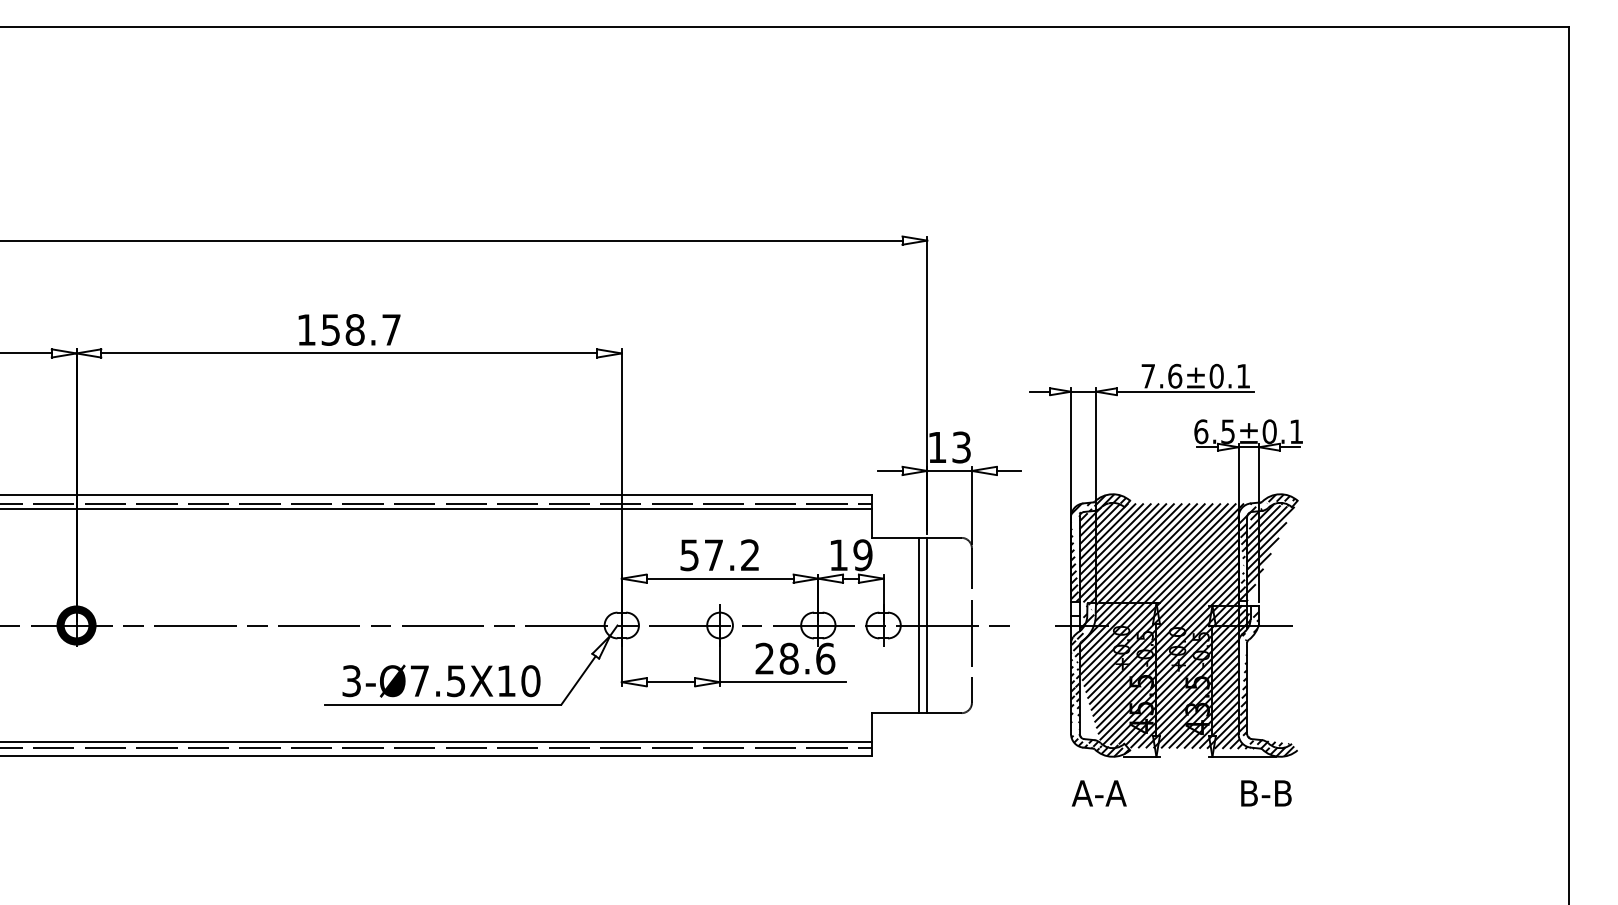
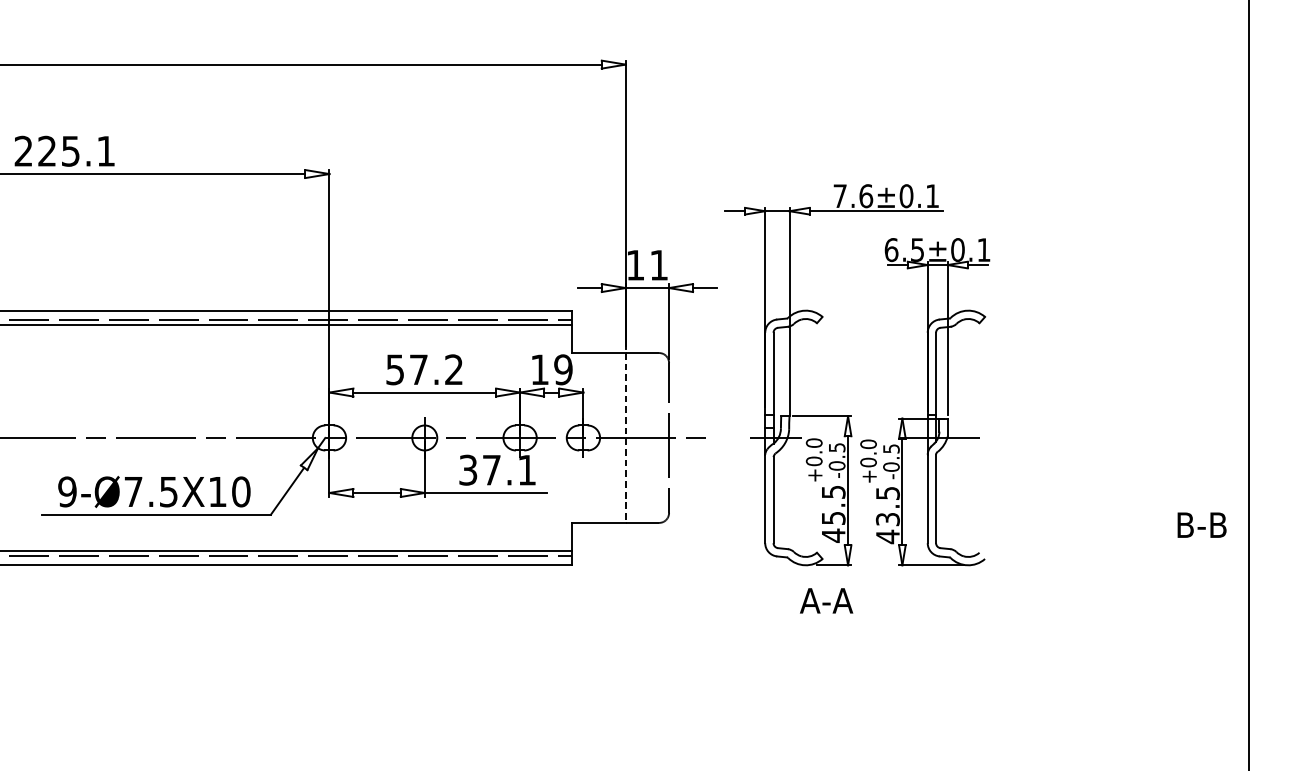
text: (348, 329) -> (64, 150), 158.7 -> 225.1
text: (961, 447) -> (658, 265), 13 -> 11
line: (918, 625) -> (617, 437), removed
line: (927, 625) -> (625, 437), solid -> dashed
hatch: (1183, 625) -> (874, 437), removed
text: (795, 658) -> (497, 469), 28.6 -> 37.1
text: (351, 680) -> (67, 491), 3-Ø7.5X10 -> 9-Ø7.5X10
text: (1098, 793) -> (825, 600), moved
text: (1266, 793) -> (1202, 525), moved

